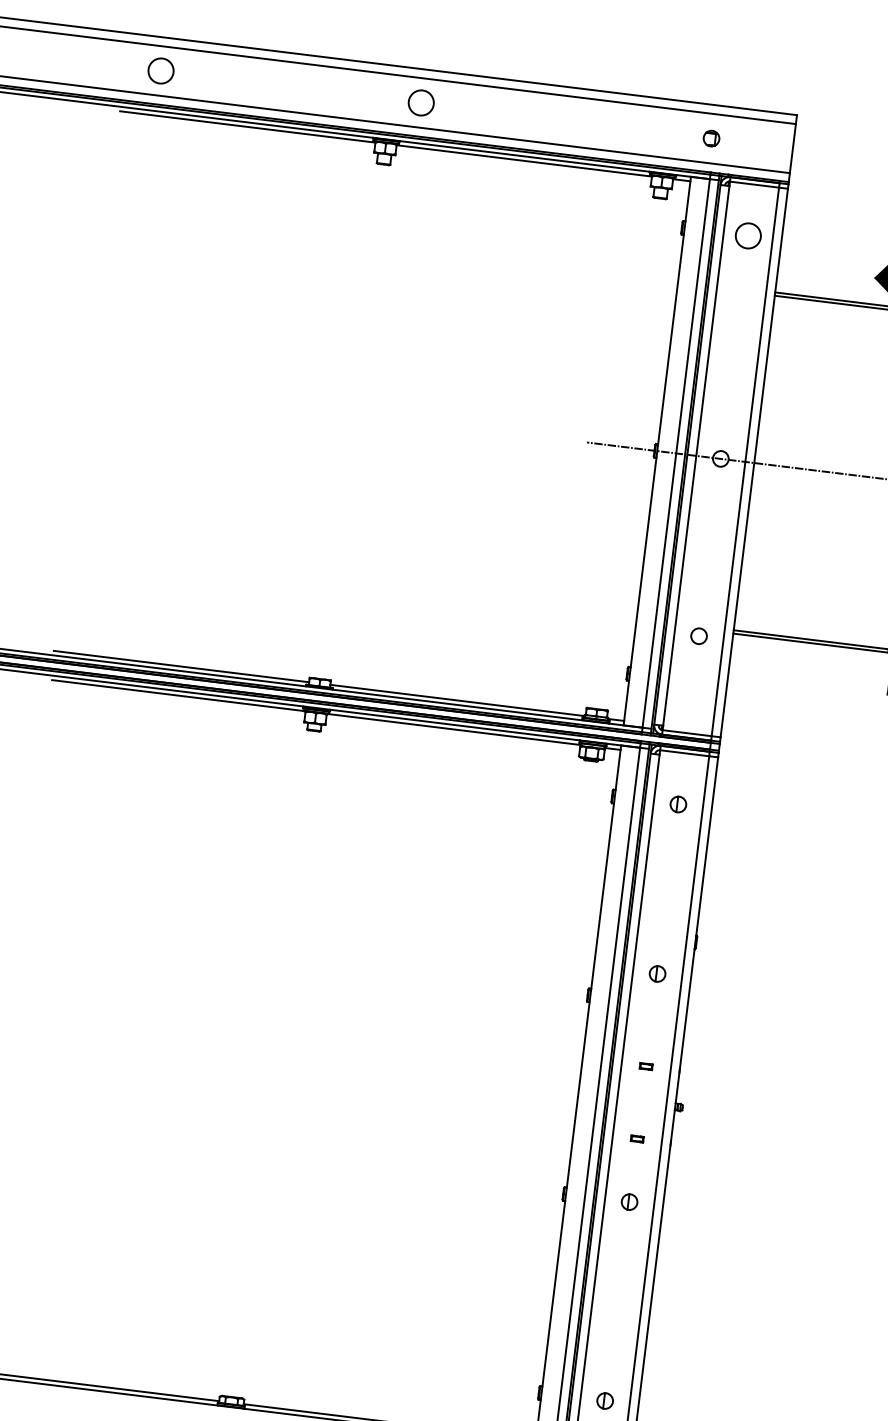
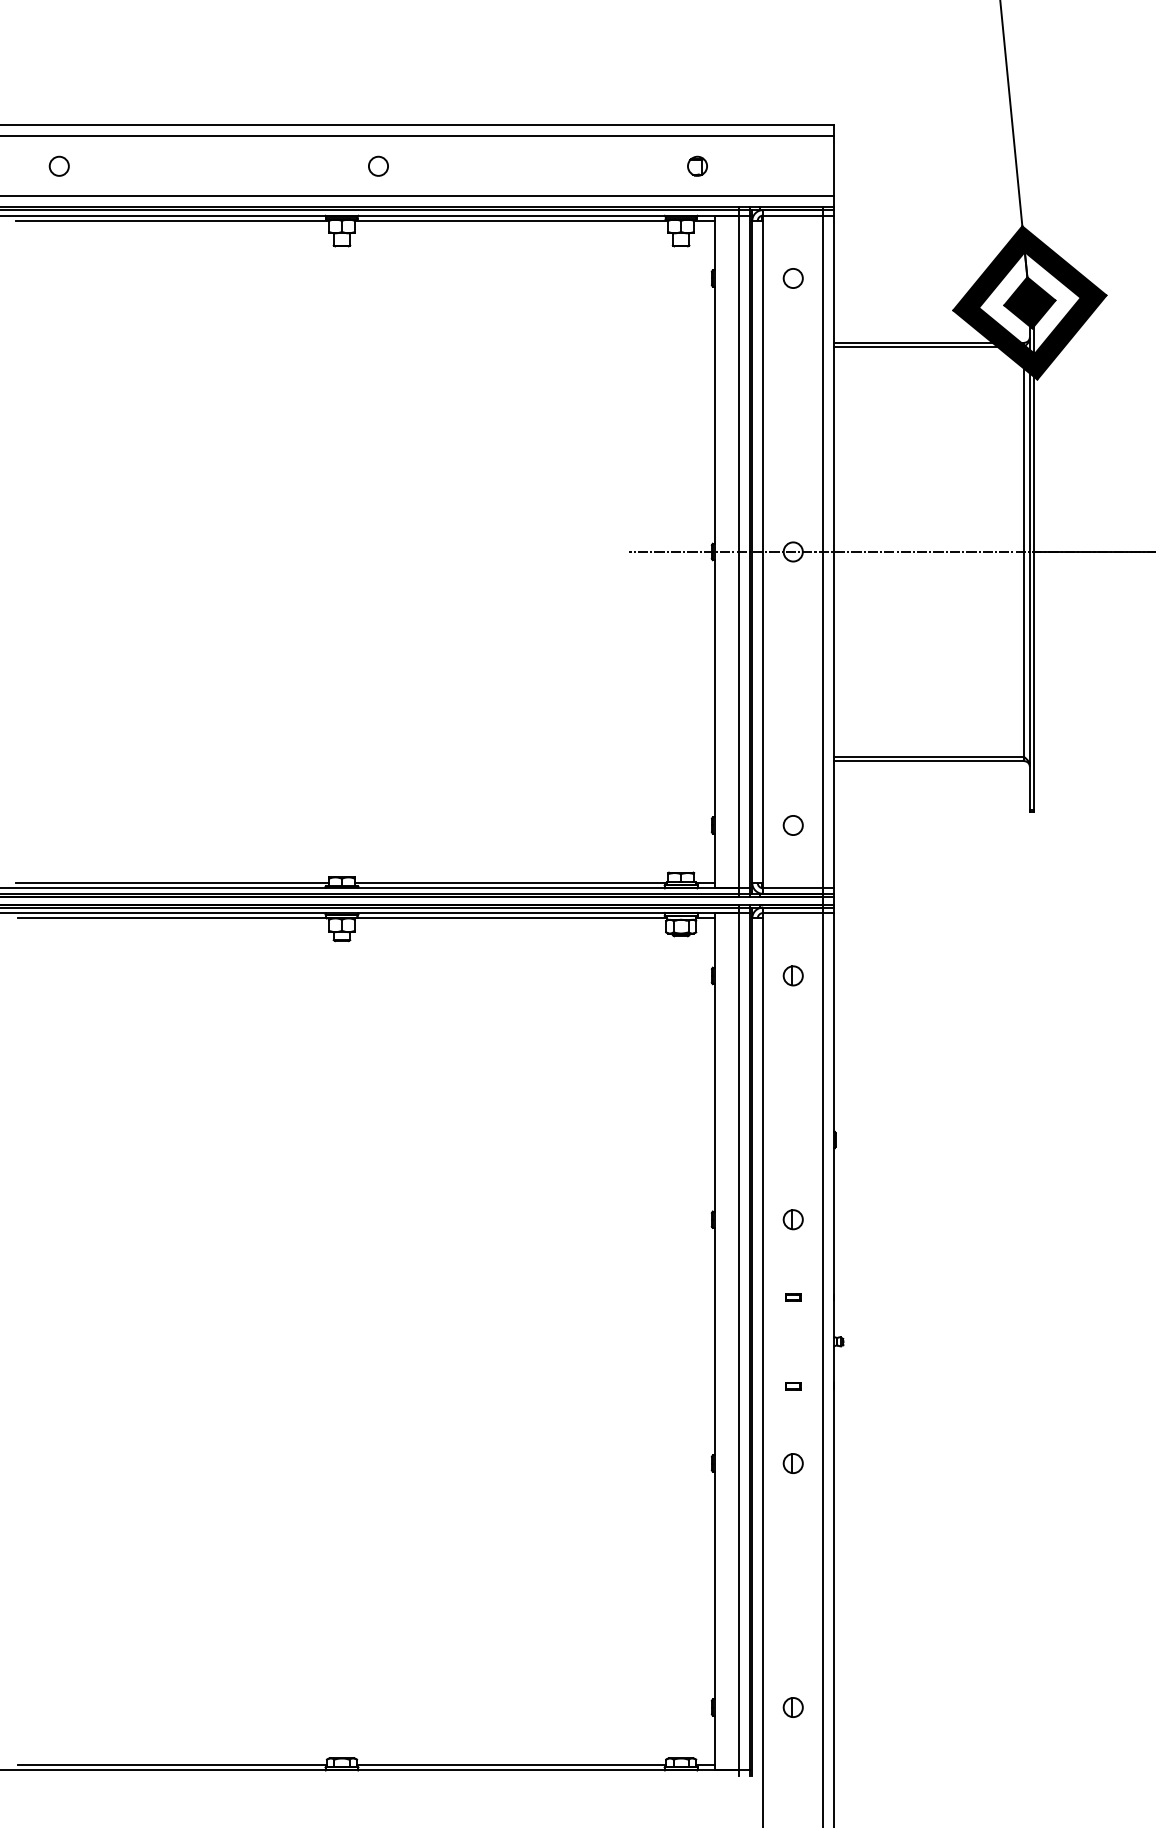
circle: (160, 70) -> (58, 165), size x0.62
circle: (421, 102) -> (378, 165), size x0.62
part: (711, 137) -> (697, 165), moved
circle: (747, 235) -> (792, 278), size x0.62
circle: (698, 636) -> (792, 825), moved
part: (656, 973) -> (792, 1219), moved

